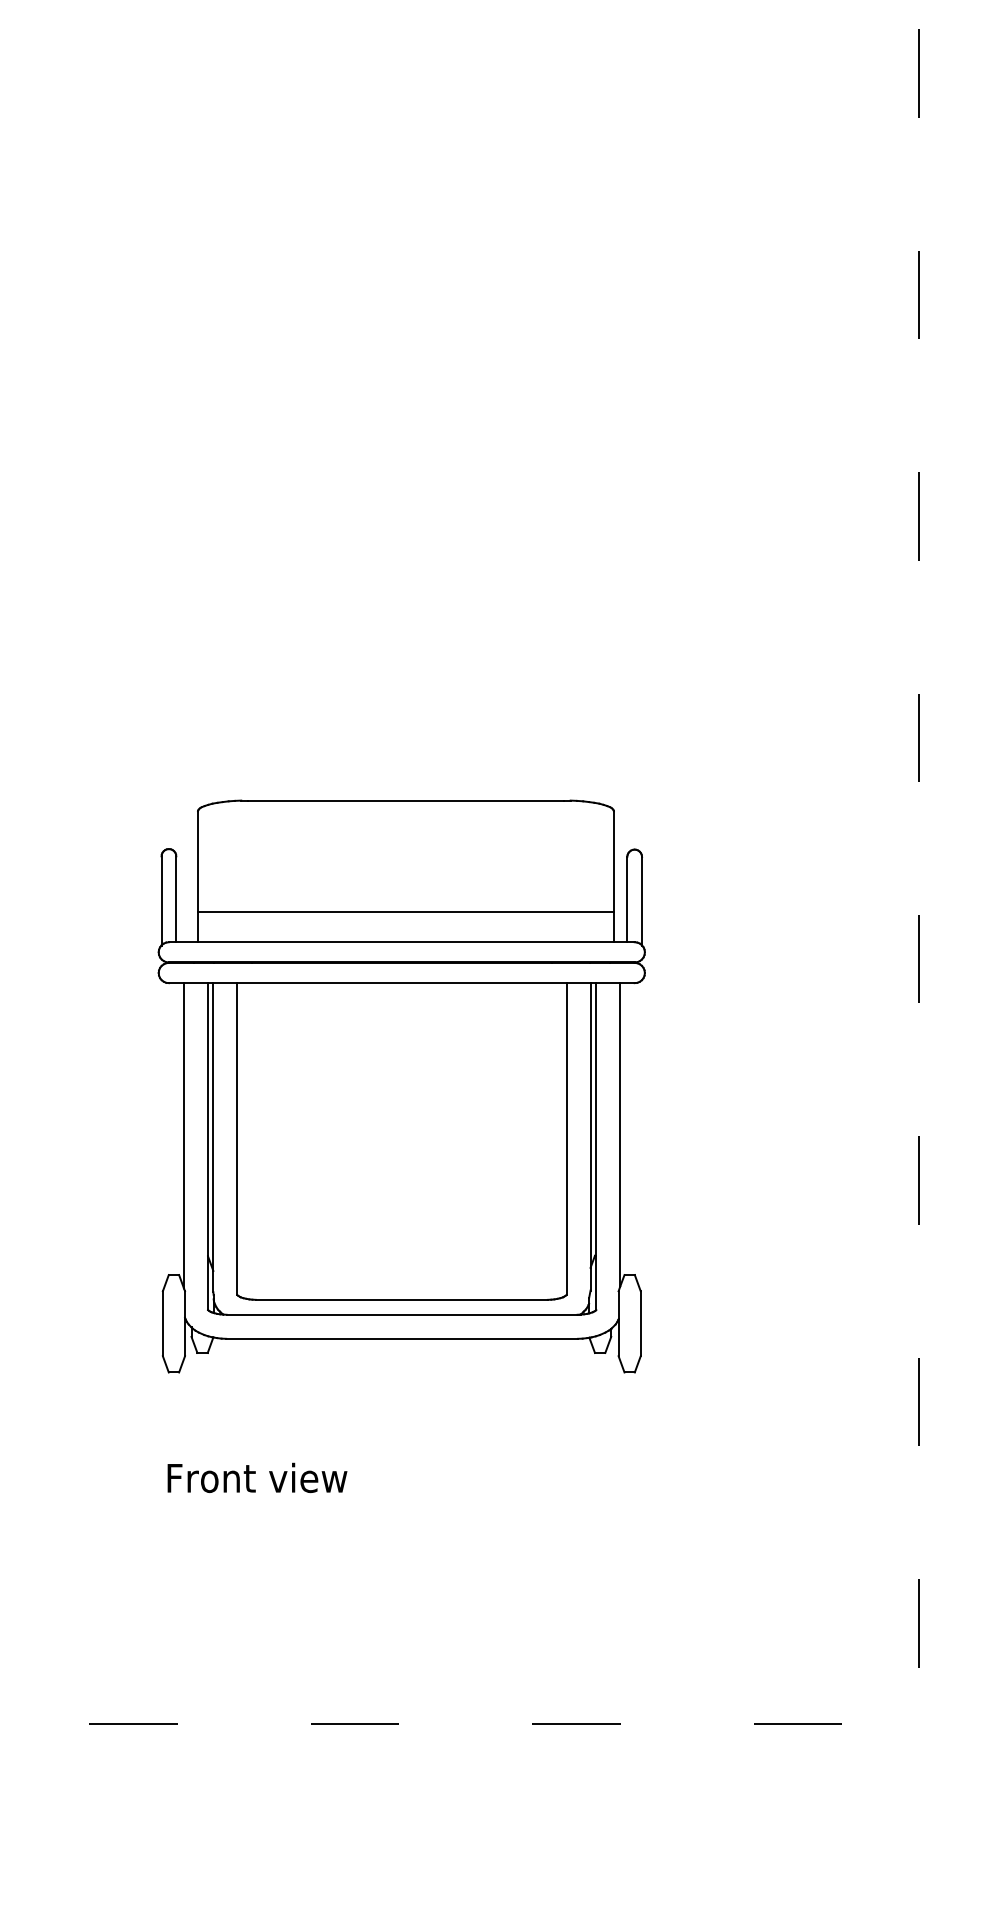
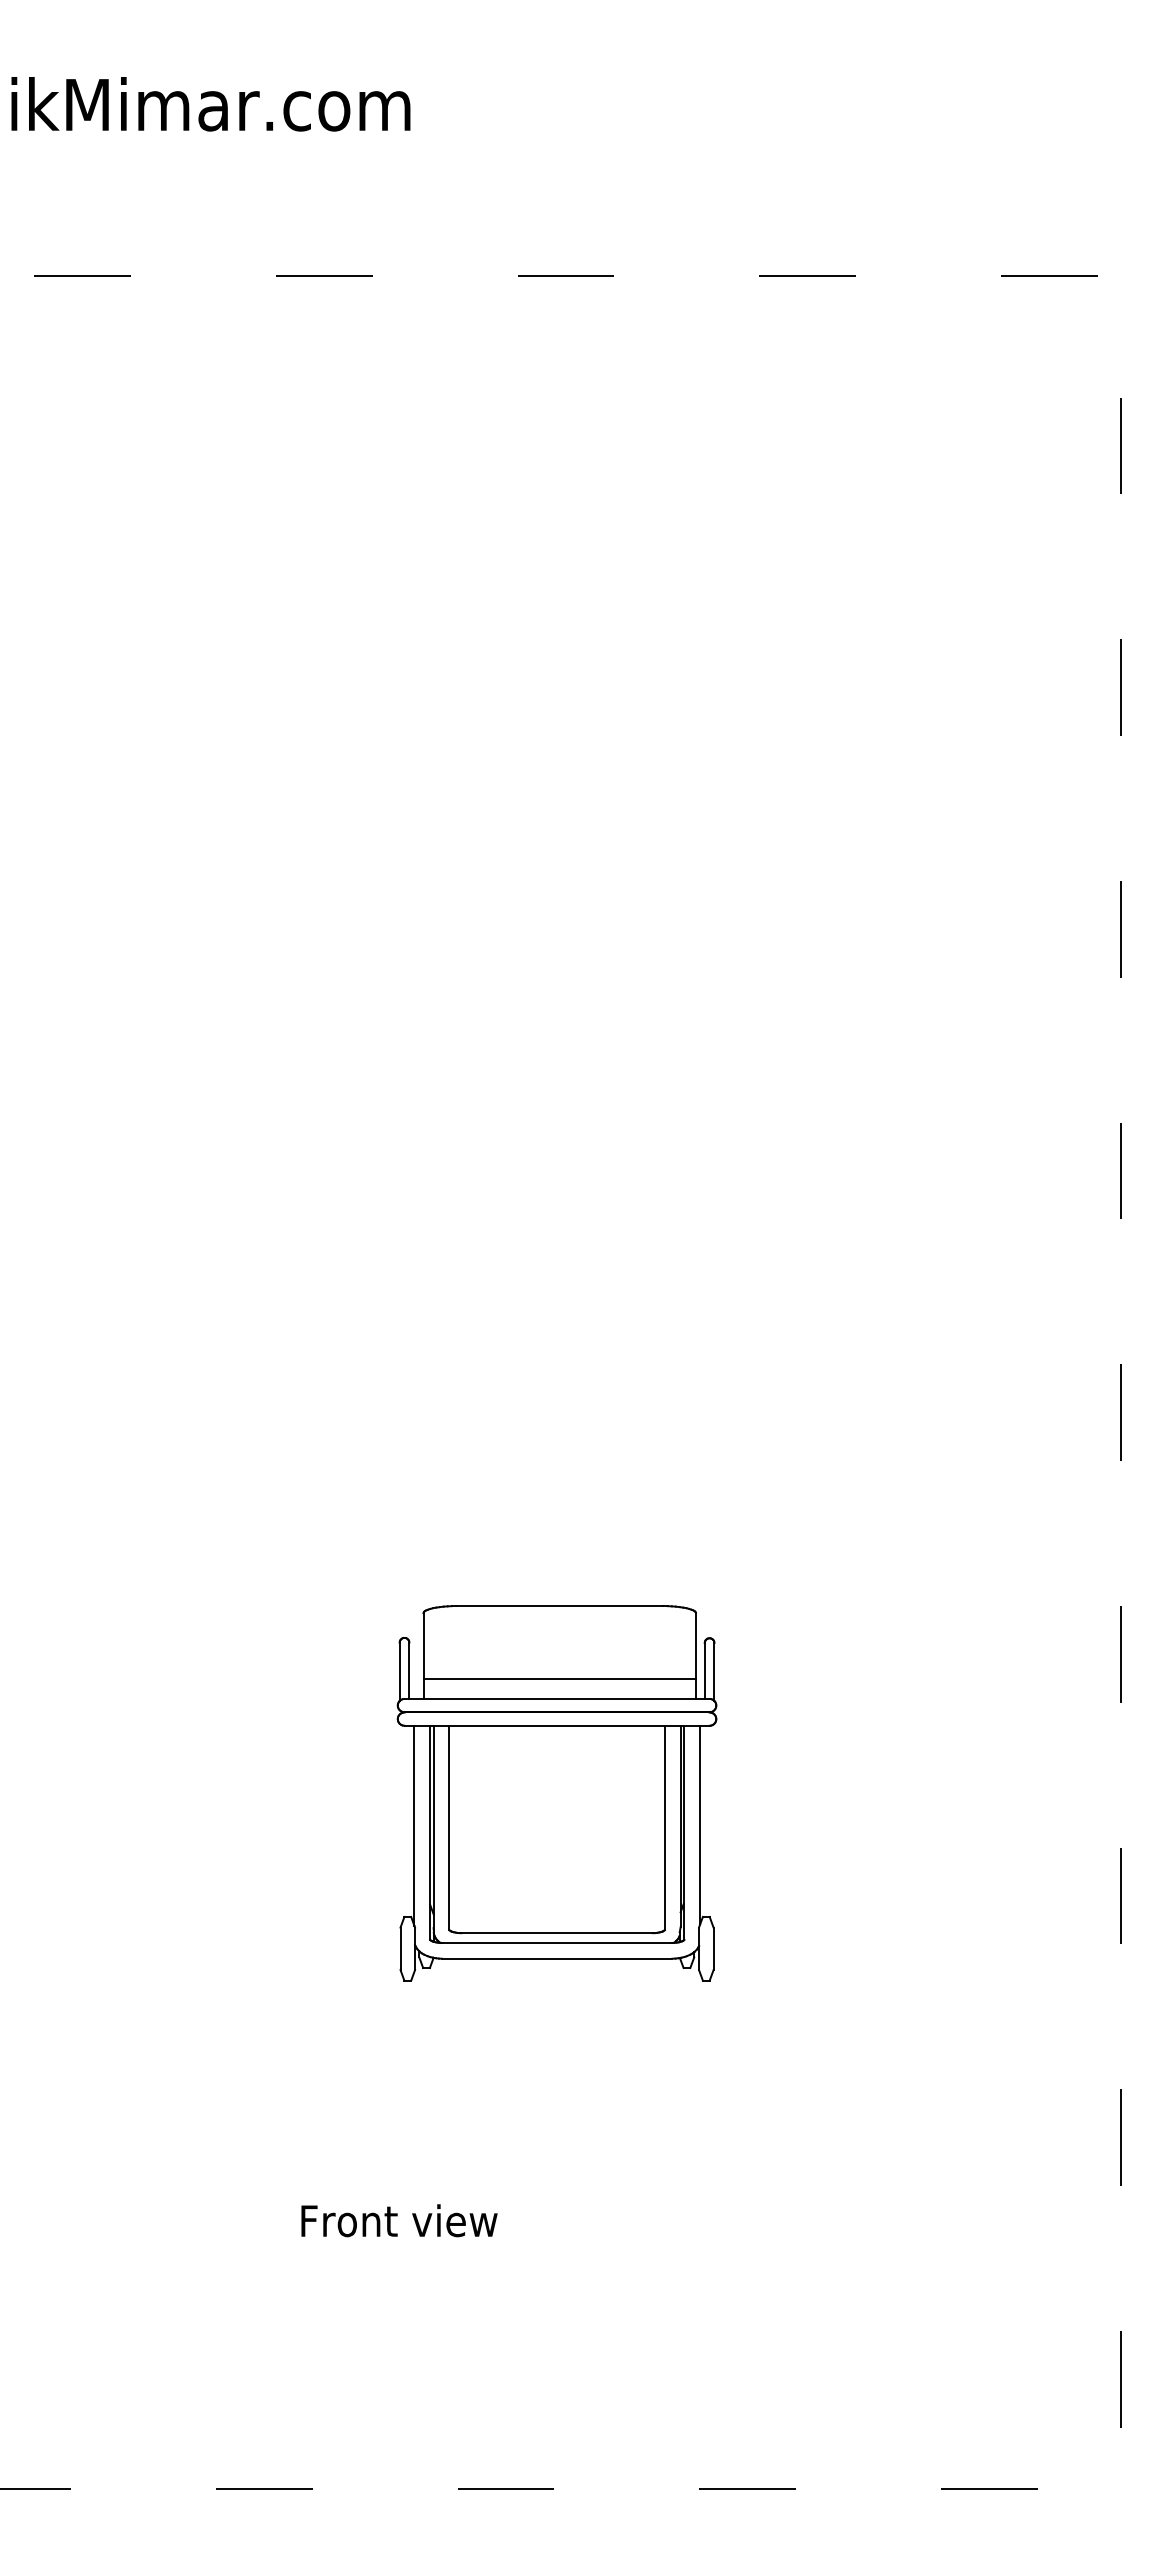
part: (401, 1086) -> (556, 1793), size x0.6

